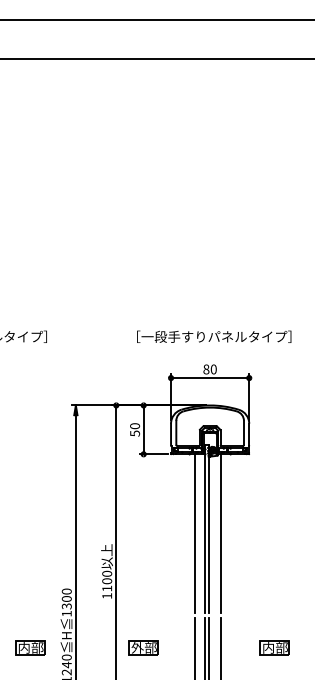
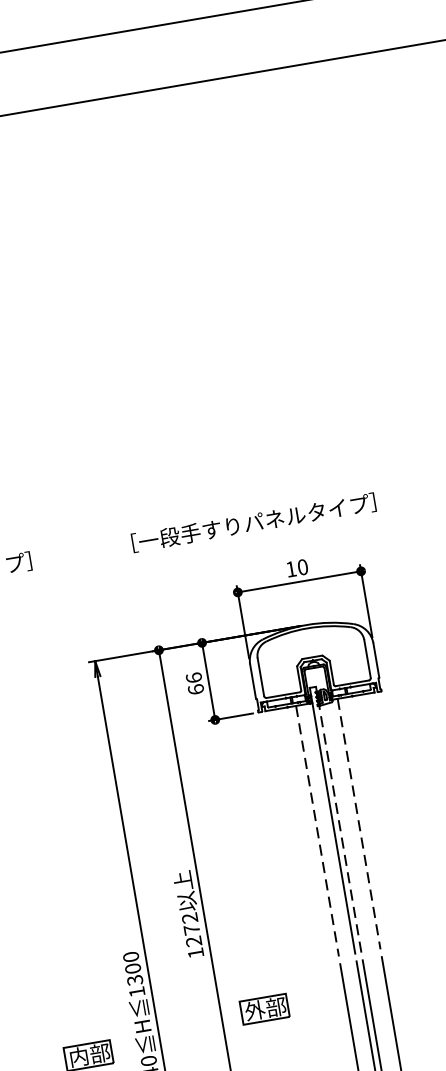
text: (214, 336) -> (254, 522), moved
text: (206, 369) -> (291, 569), 80 -> 10
text: (134, 429) -> (194, 683), 50 -> 66
line: (209, 528) -> (338, 819), solid -> dashed
line: (194, 534) -> (316, 832), solid -> dashed
line: (221, 534) -> (359, 825), solid -> dashed
text: (107, 580) -> (192, 928), 1100 -> 1272
part: (143, 647) -> (264, 1008), moved

